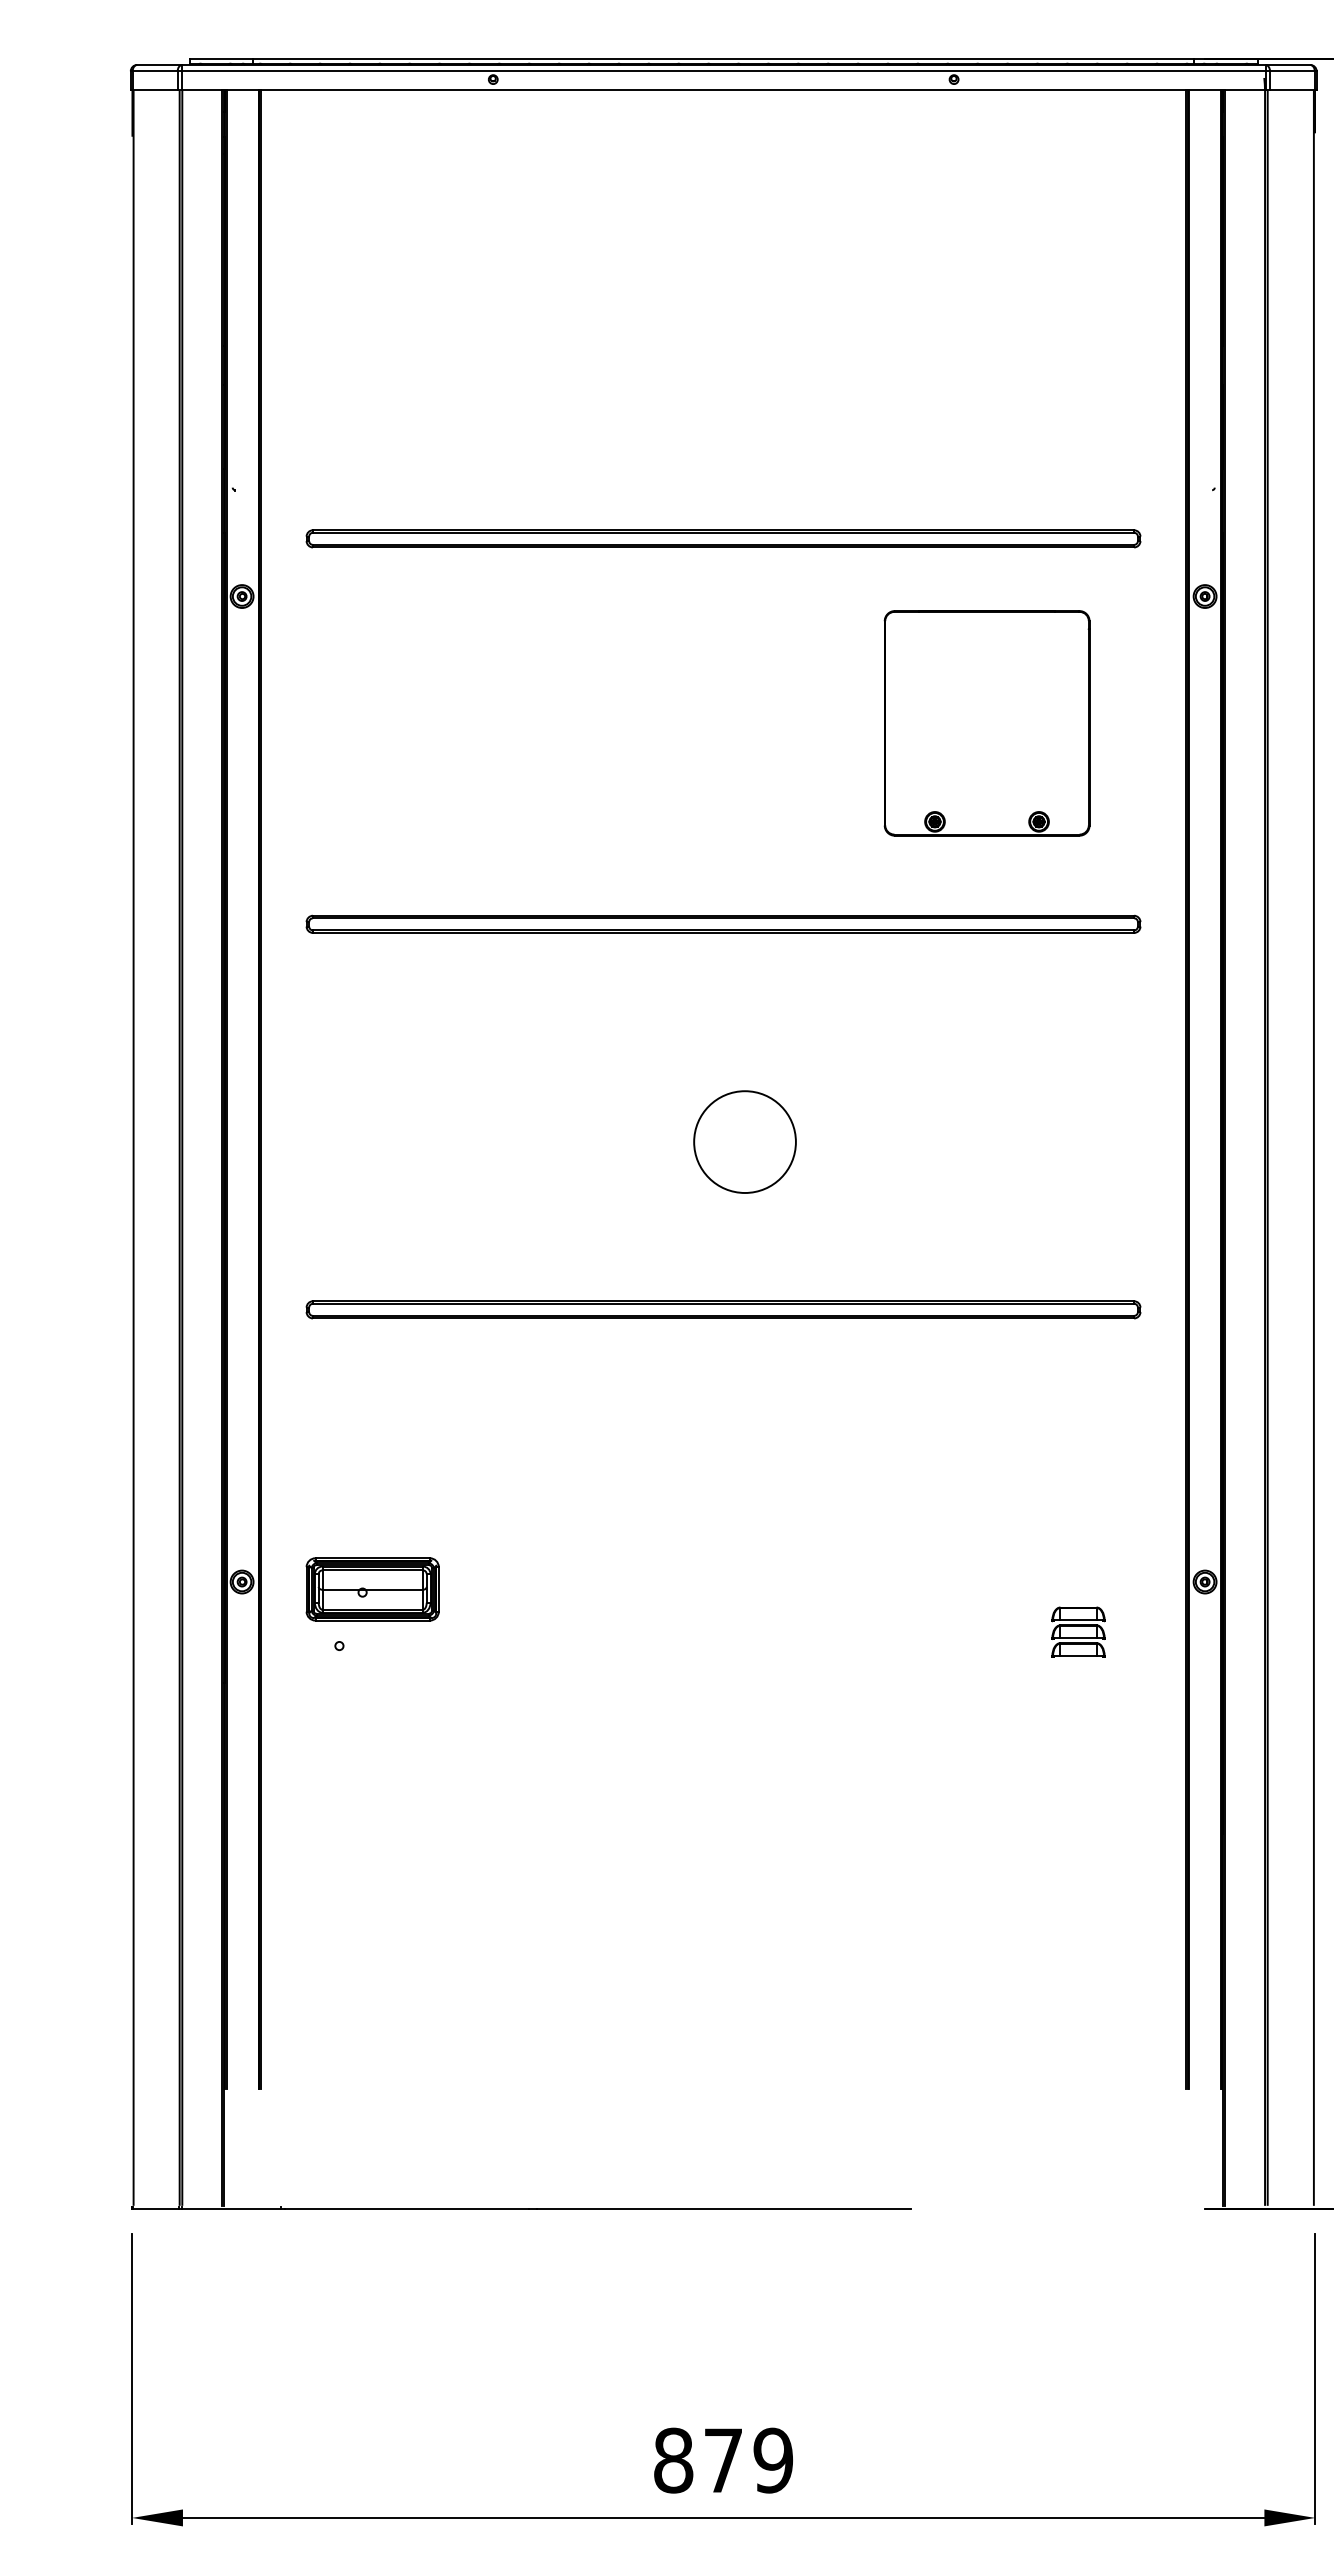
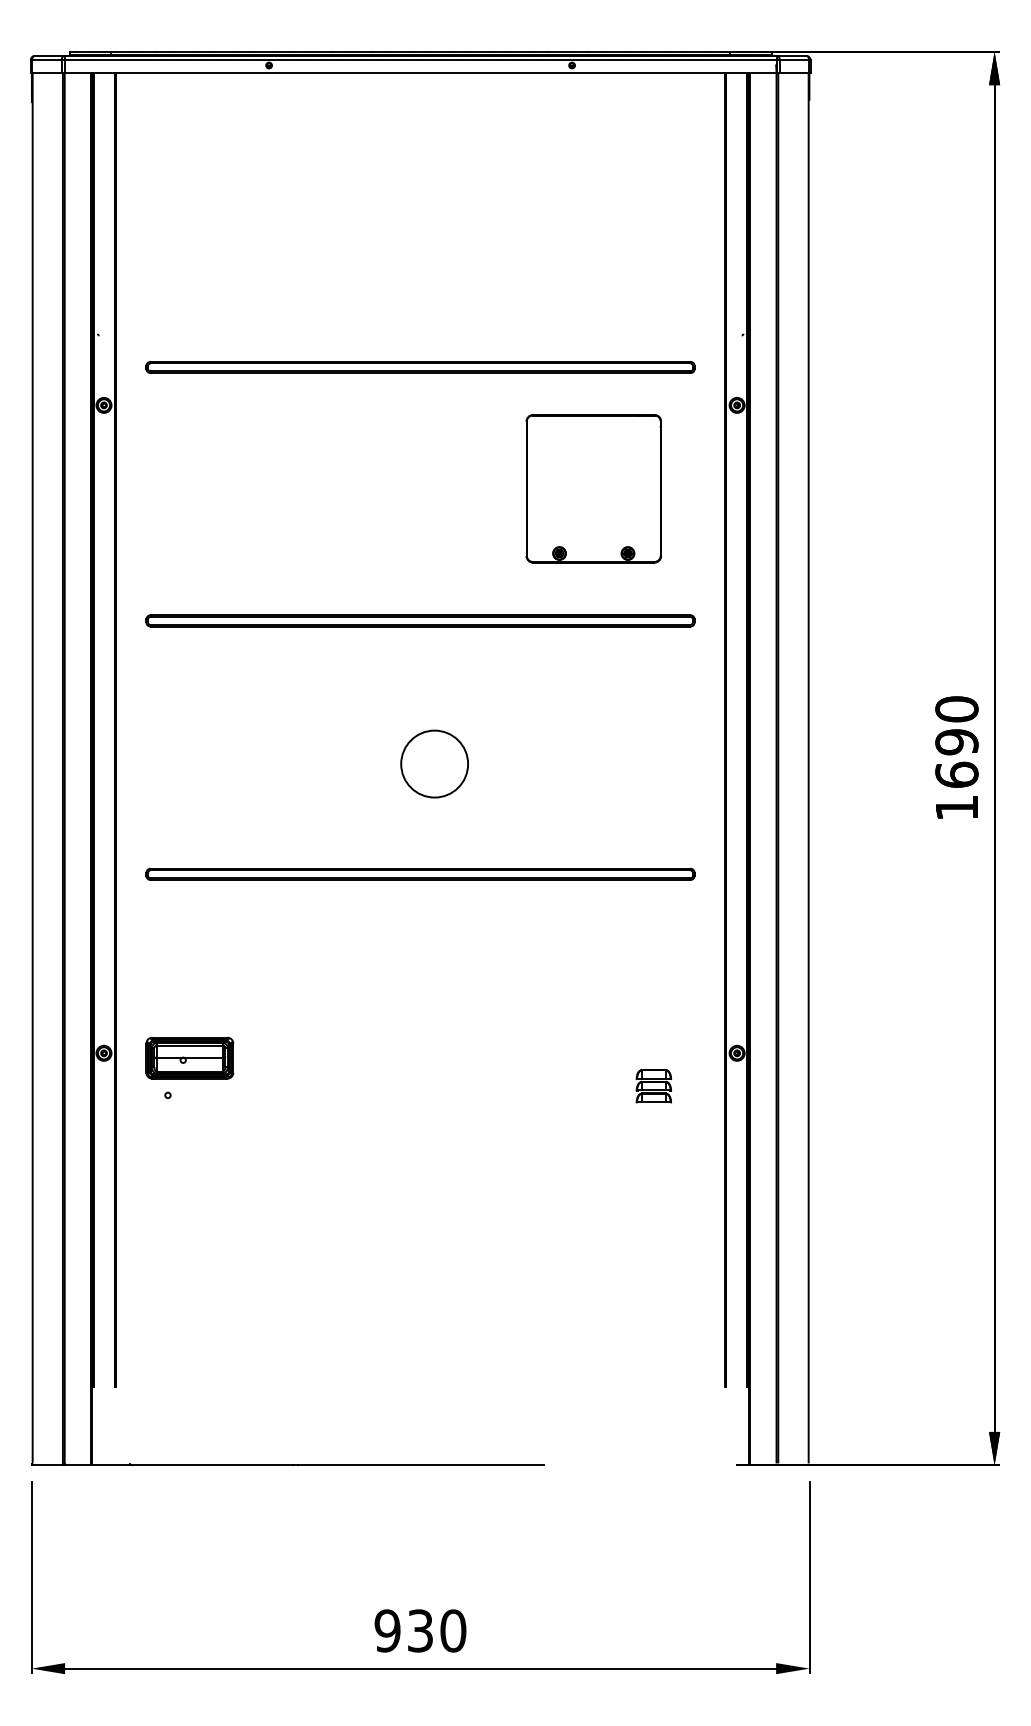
text: (723, 2459) -> (420, 1630), 879 -> 930

